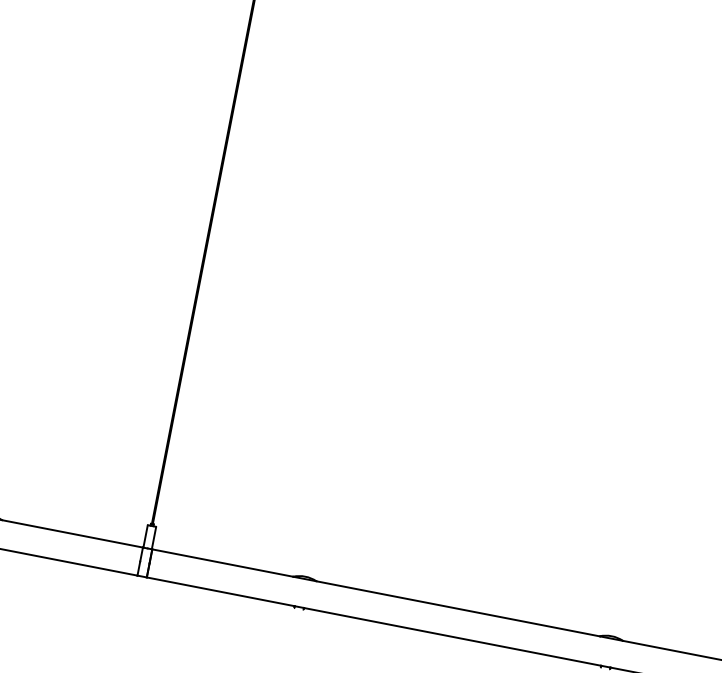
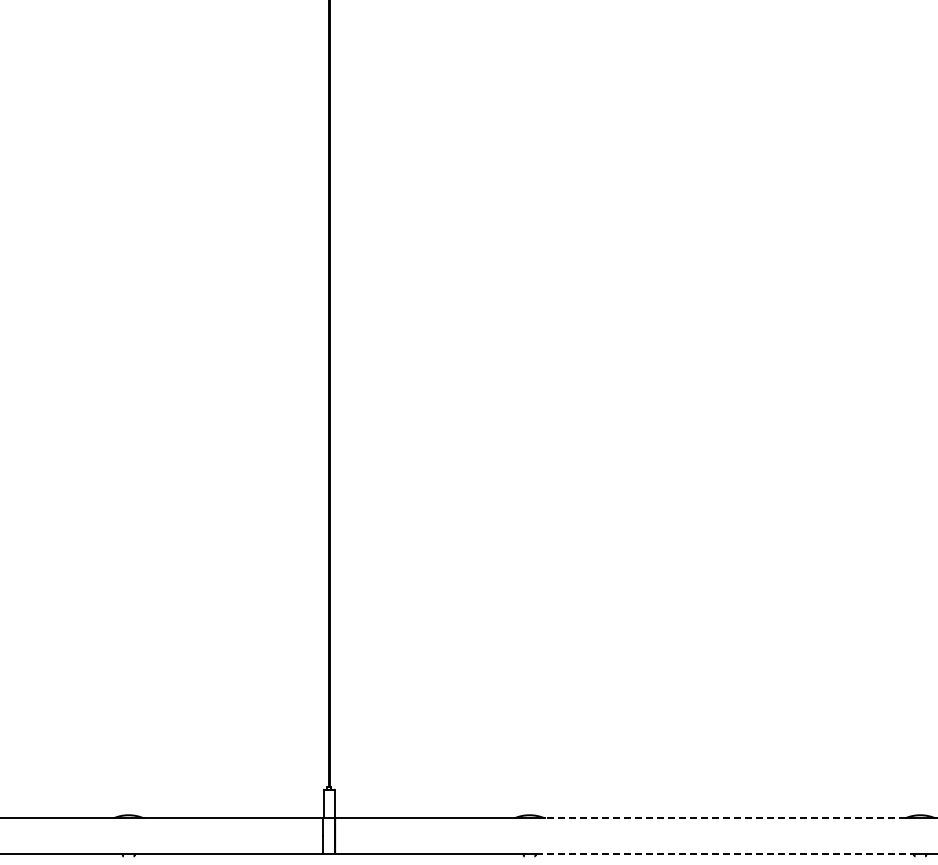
line: (458, 609) -> (725, 818), solid -> dashed
line: (452, 637) -> (725, 854), solid -> dashed

